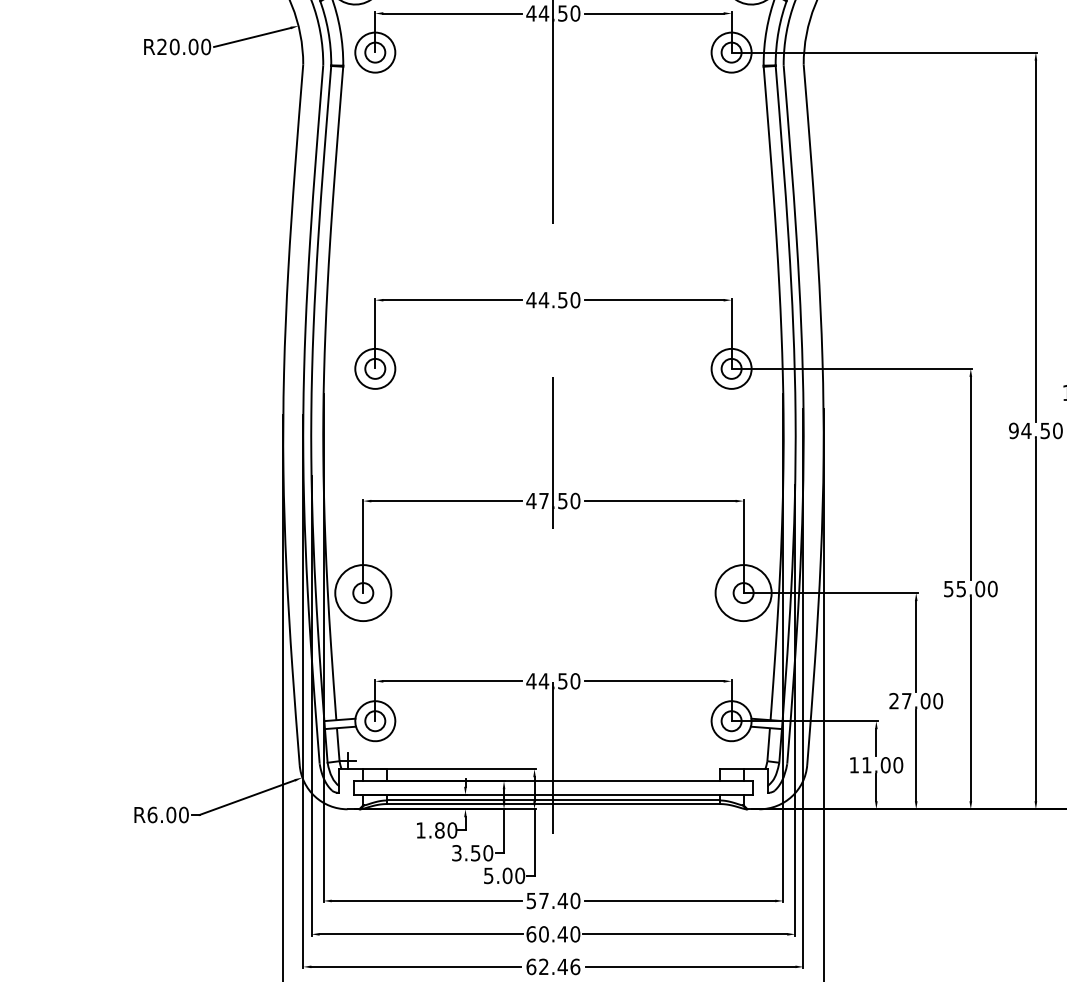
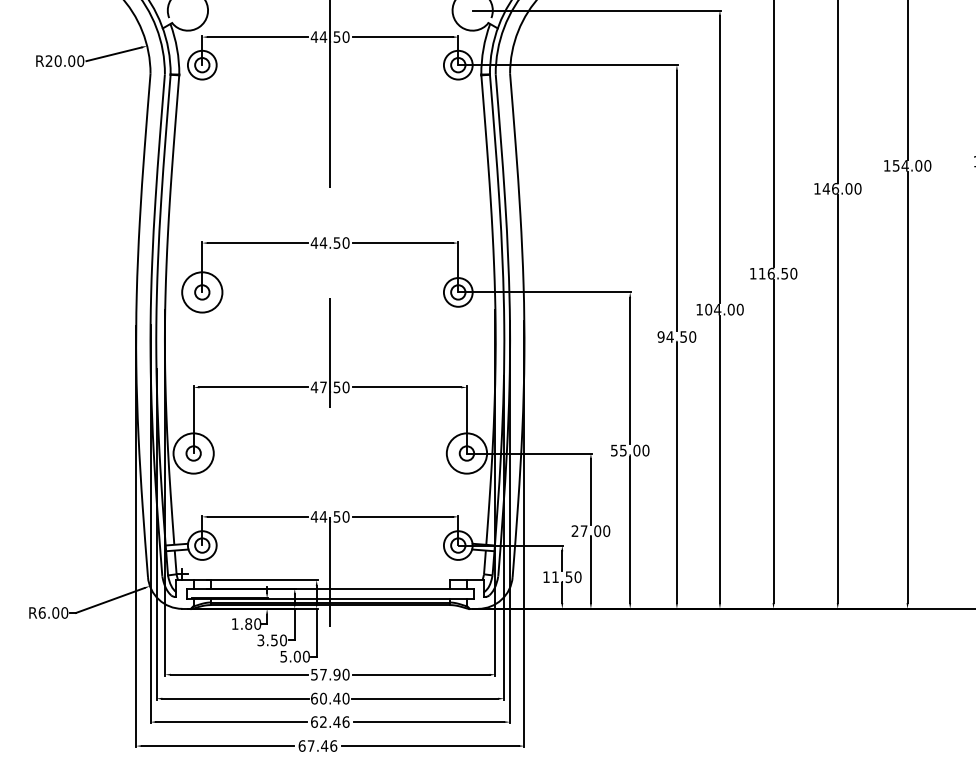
circle: (374, 368) -> (201, 292), size x1.4
text: (884, 765) -> (568, 577), 11.00 -> 11.50
text: (562, 900) -> (336, 674), 57.40 -> 57.90

